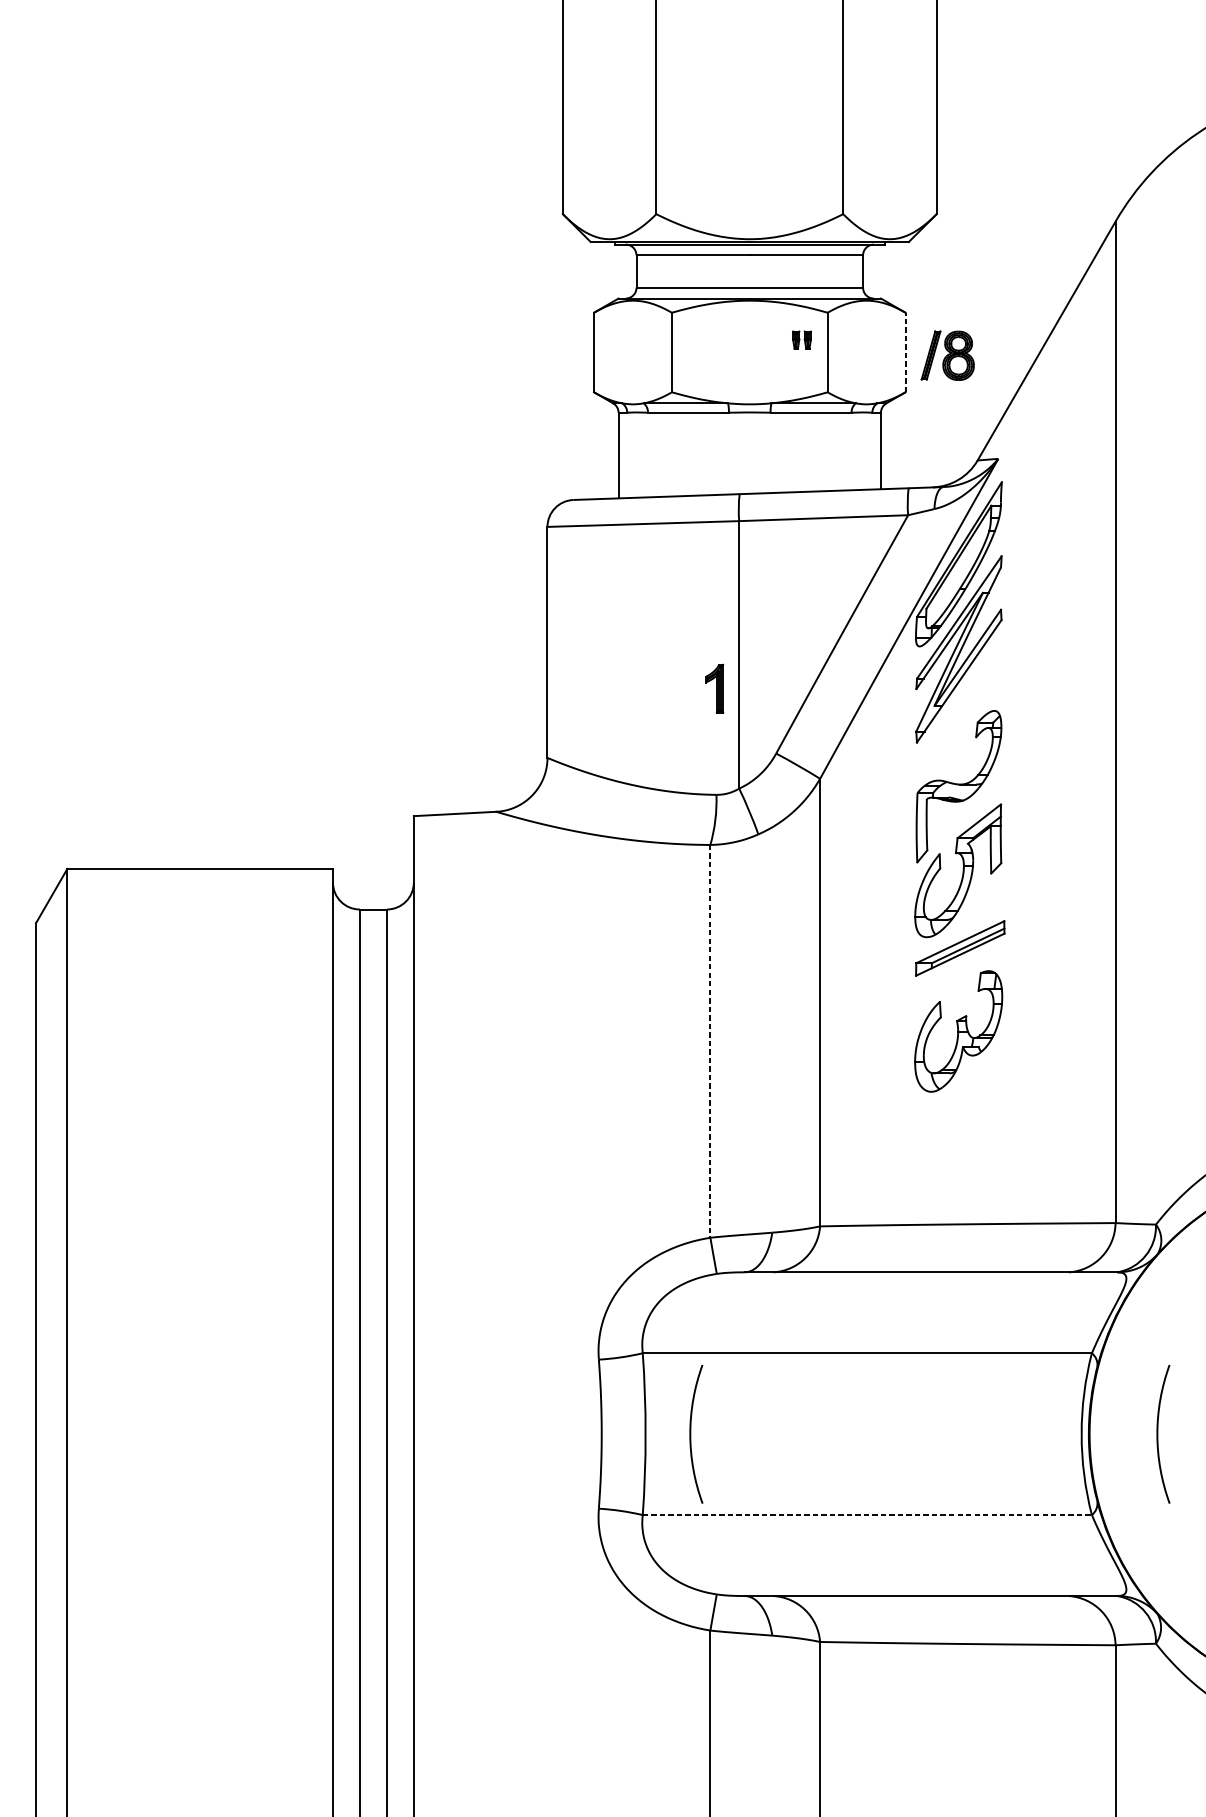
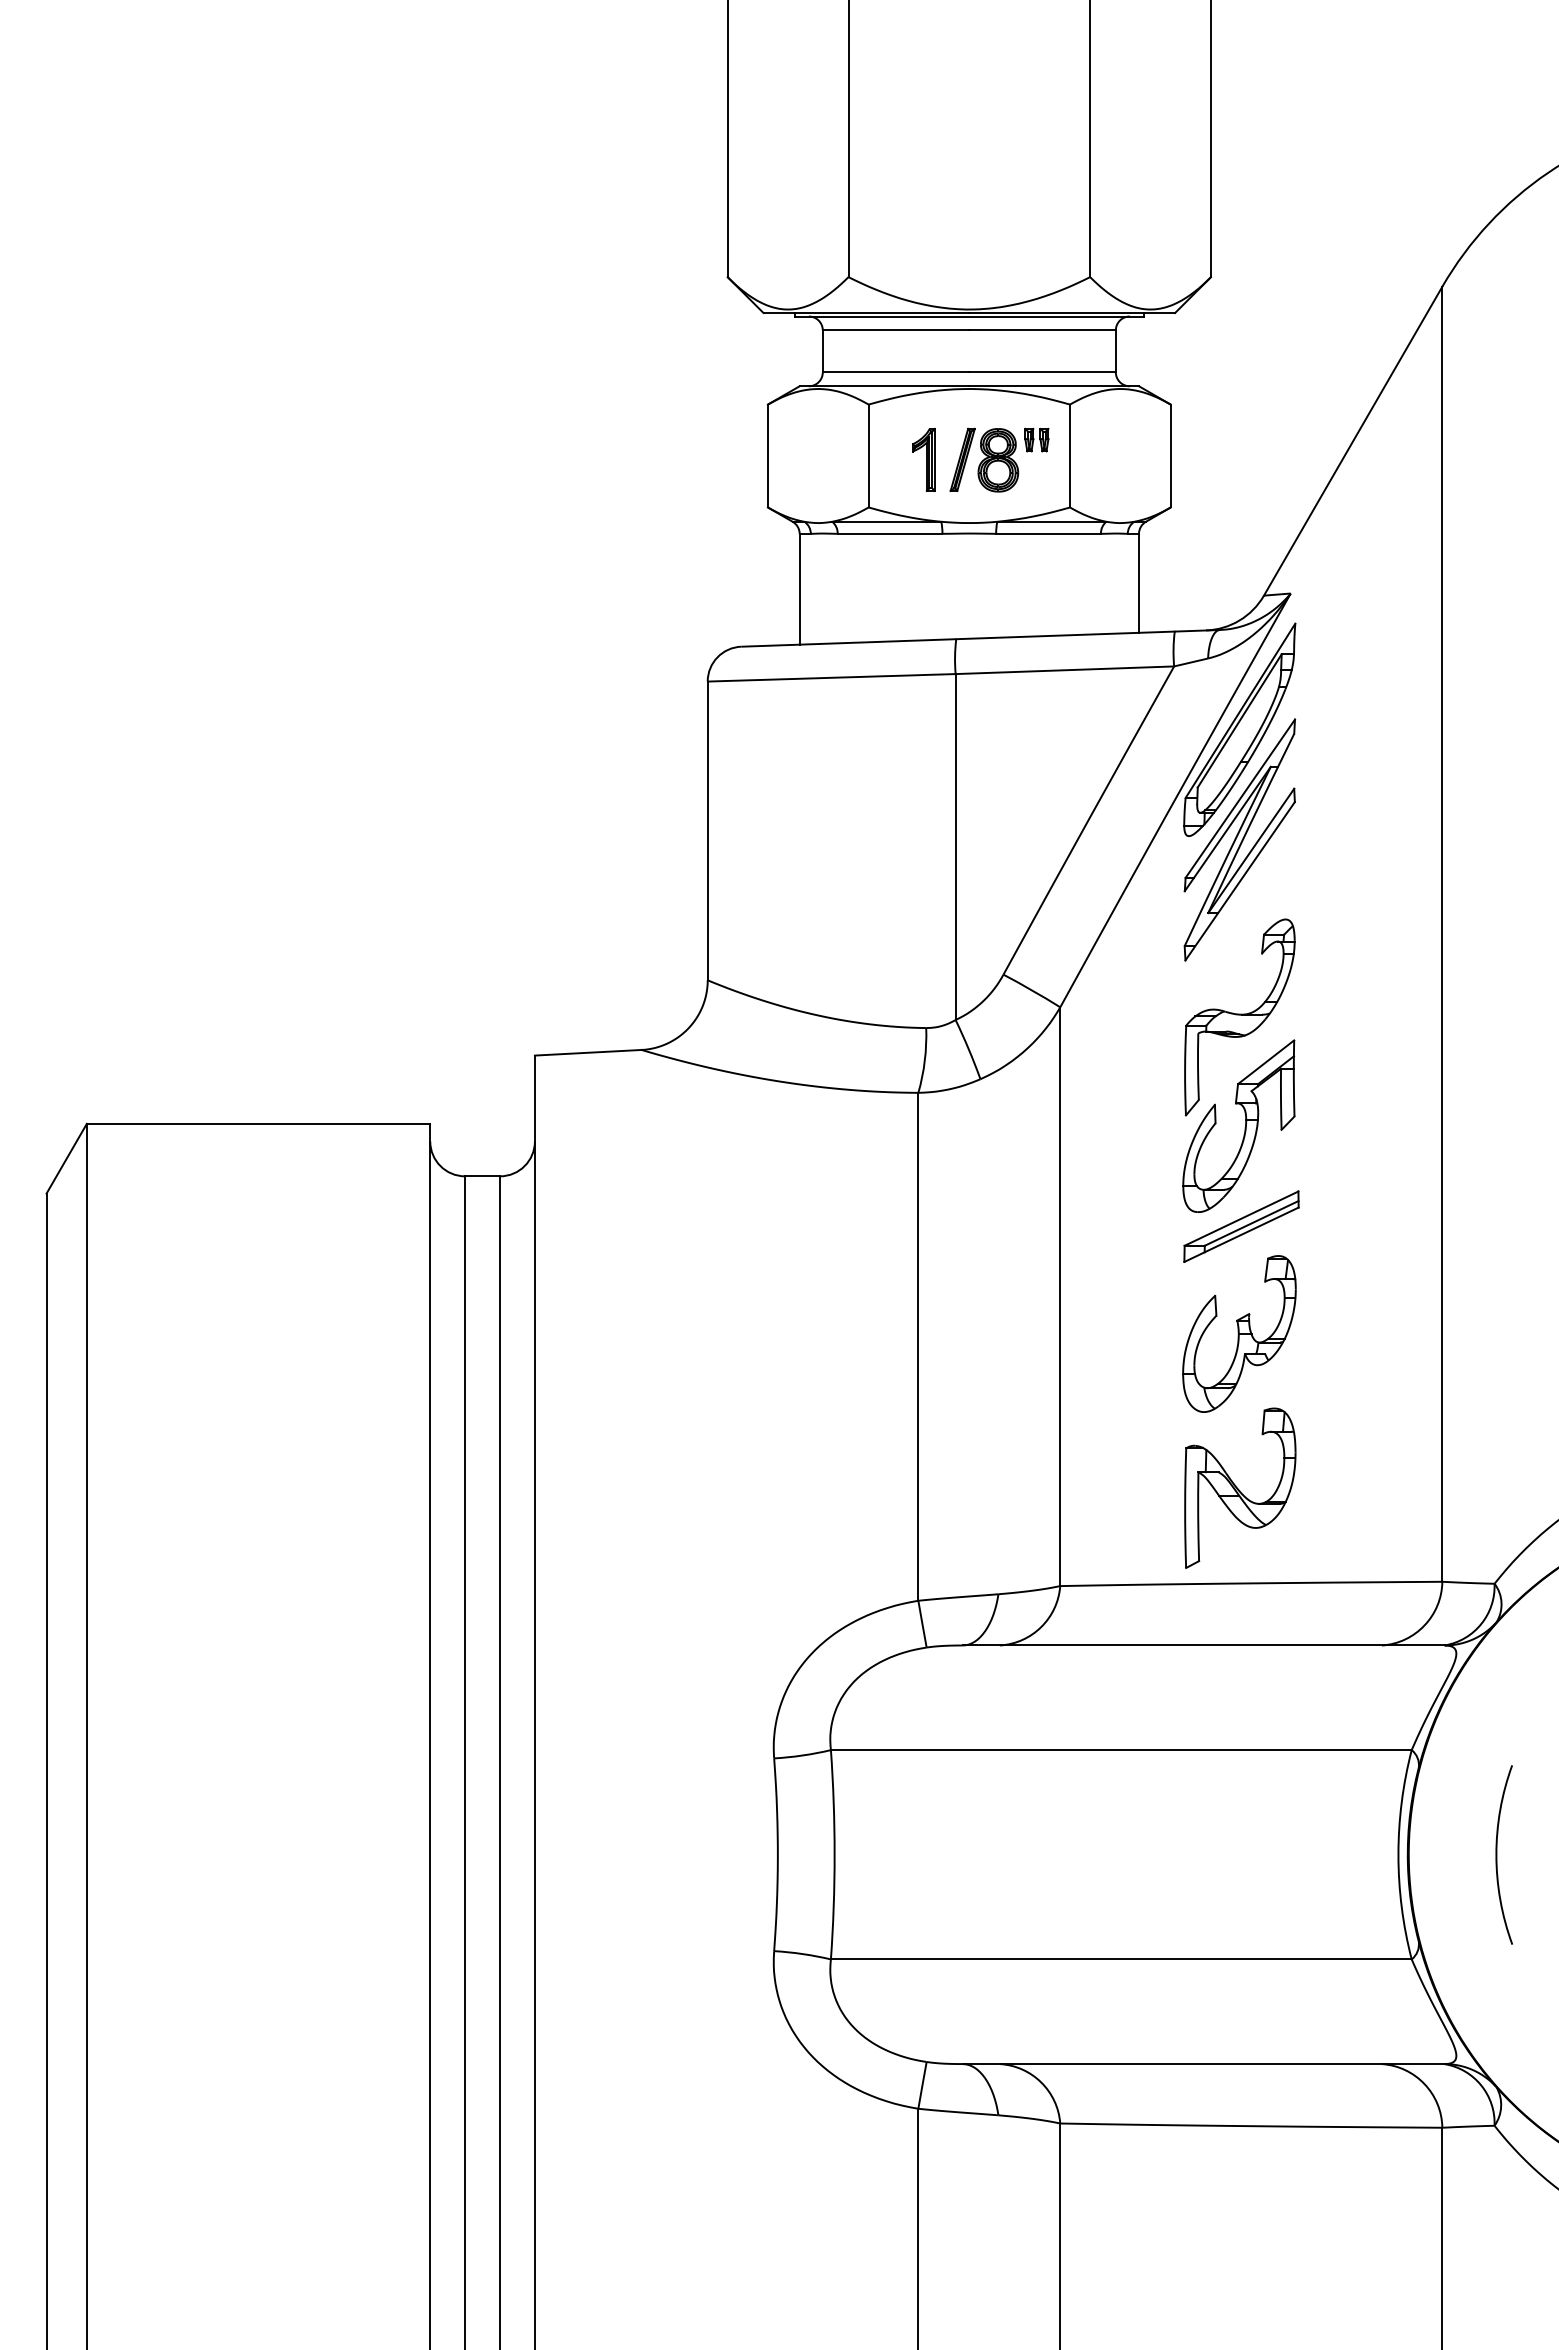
line: (905, 352) -> (1170, 455), dashed -> solid
part: (947, 355) -> (984, 459), moved
part: (714, 688) -> (923, 459), moved
line: (710, 1041) -> (918, 1346), dashed -> solid
part: (959, 1150) -> (1240, 1487), added
arc: (691, 1433) -> (893, 1854), removed
line: (867, 1515) -> (1121, 1959), dashed -> solid

